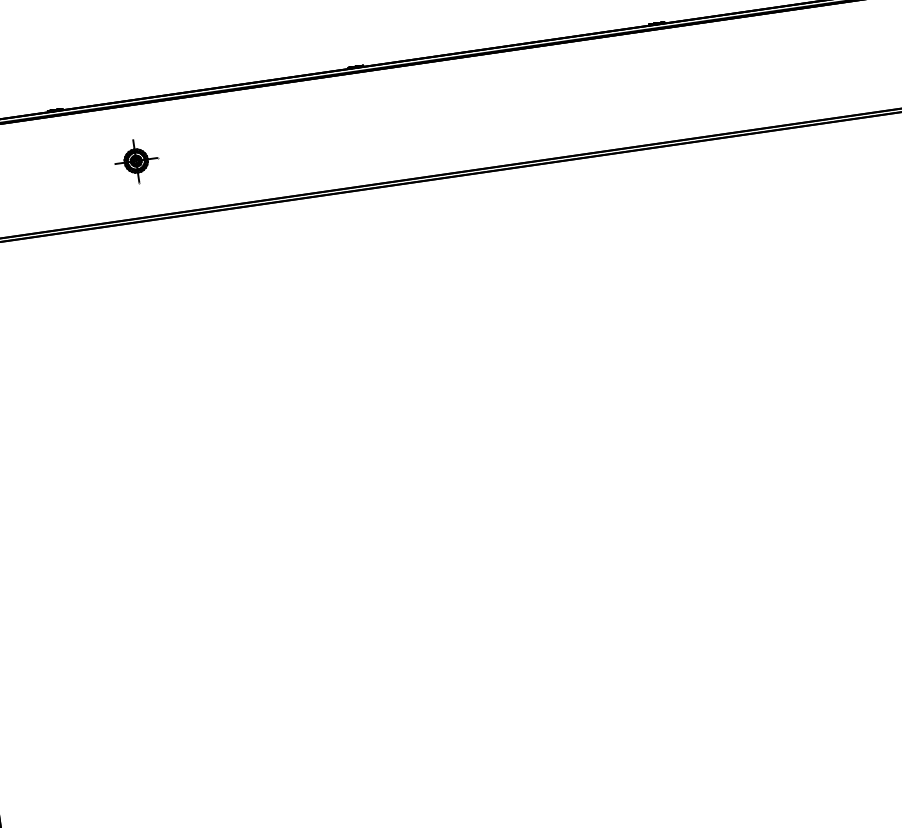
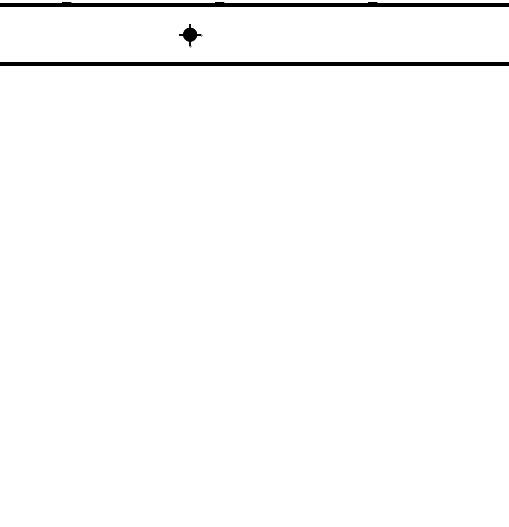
part: (137, 162) -> (190, 35), moved

